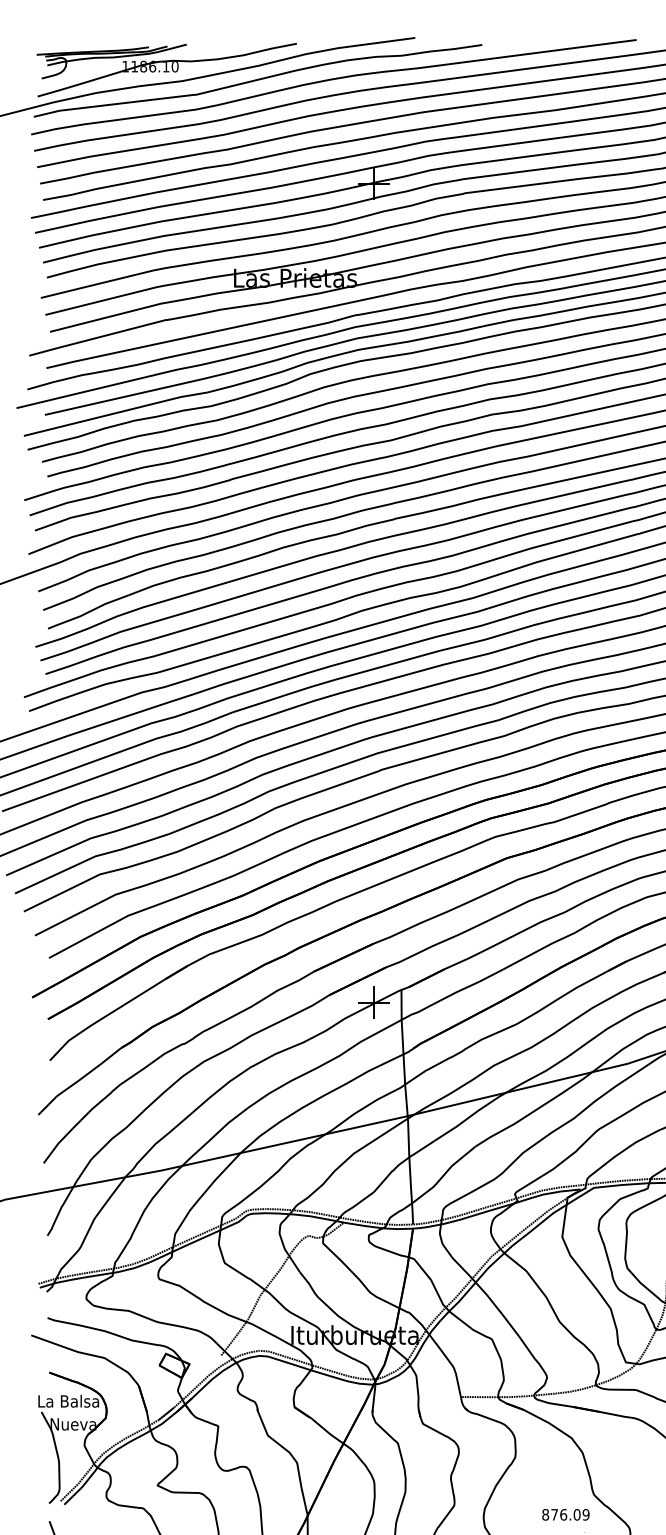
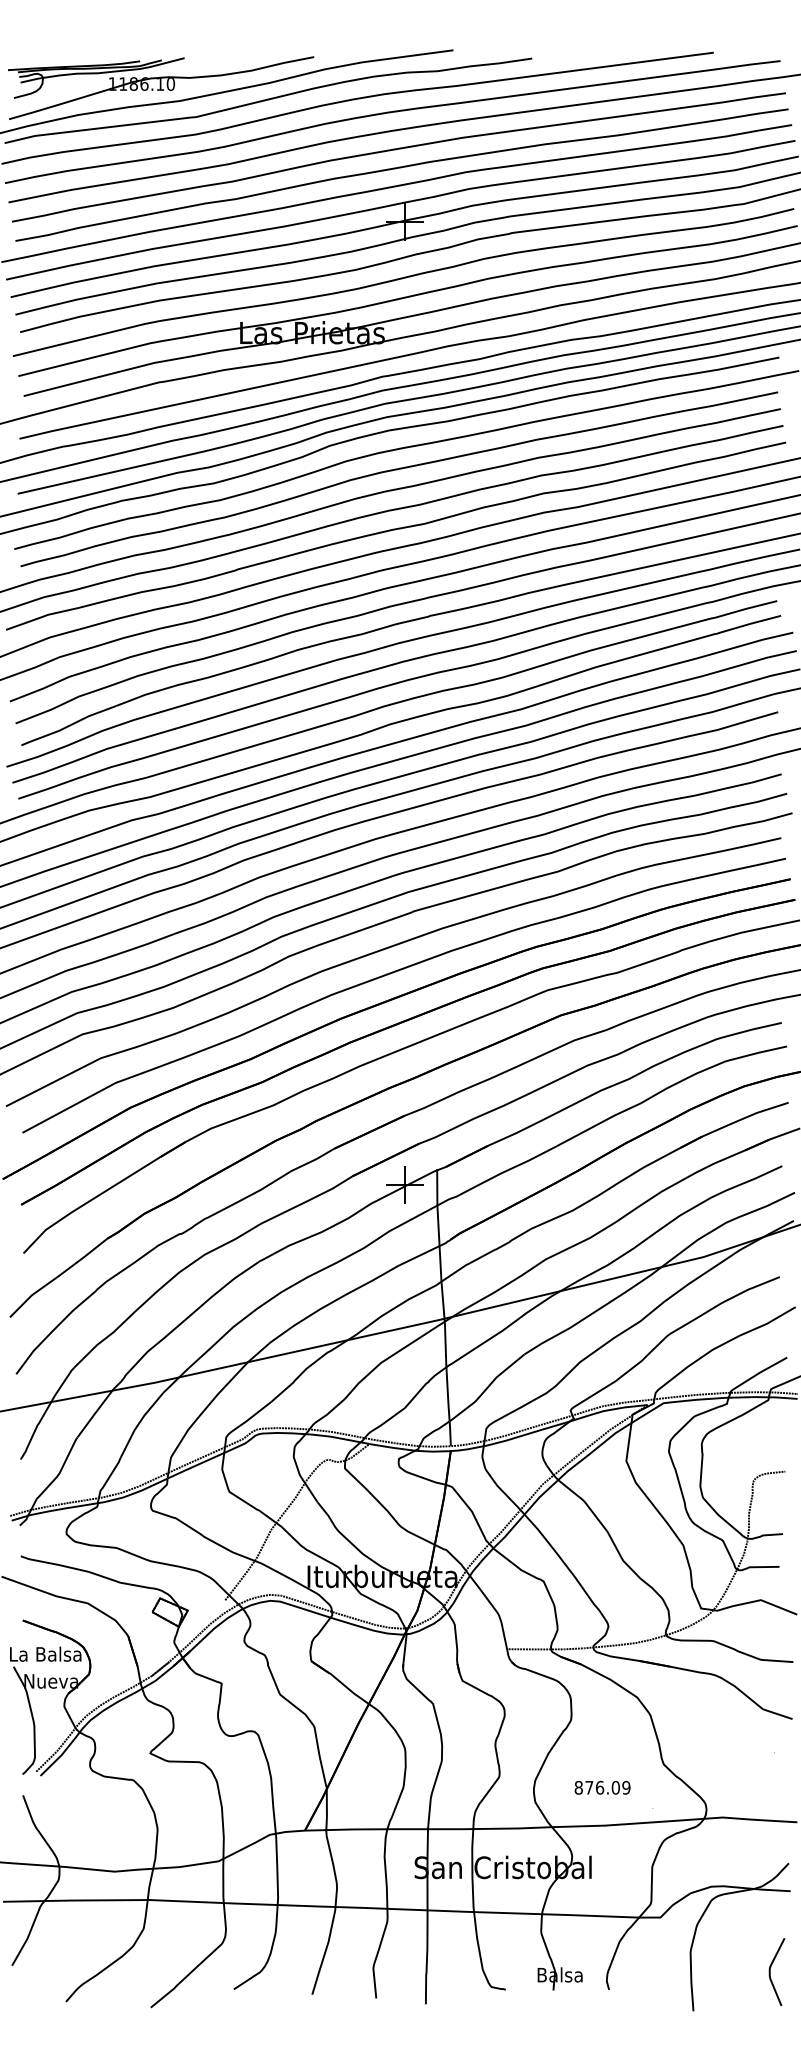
text: (565, 1514) -> (602, 1787), moved

